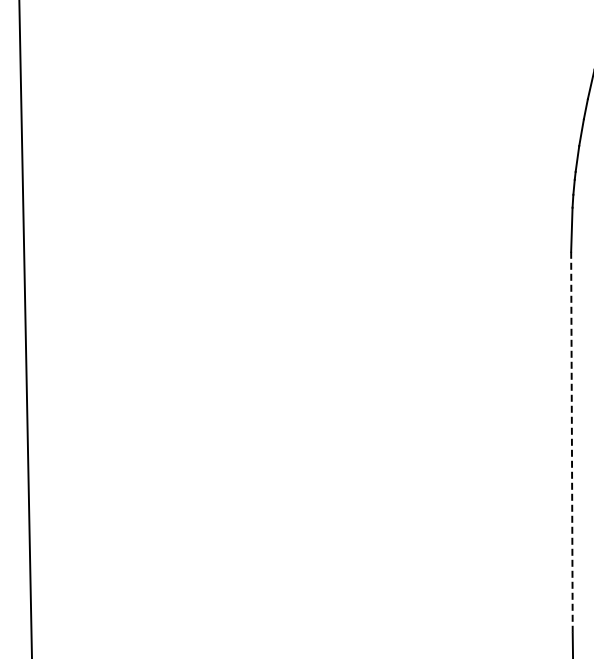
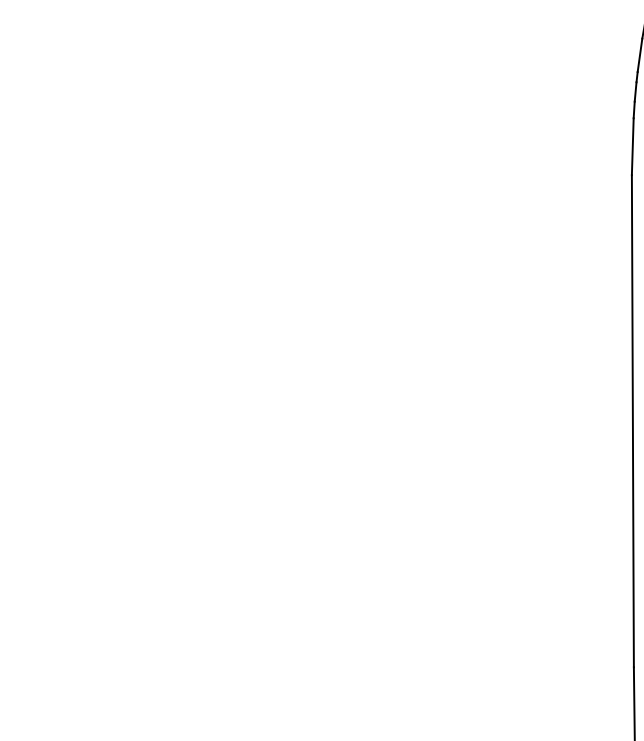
line: (571, 442) -> (632, 421), dashed -> solid

